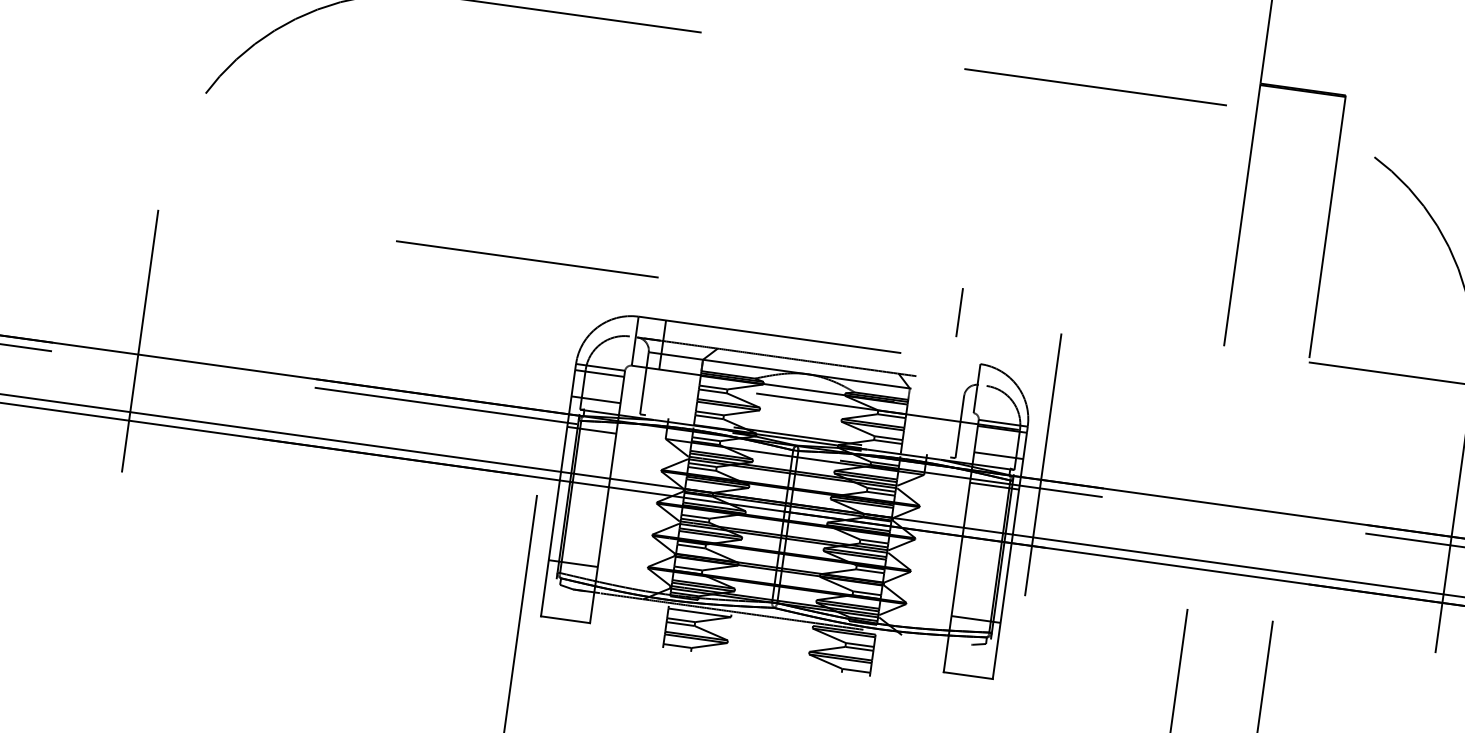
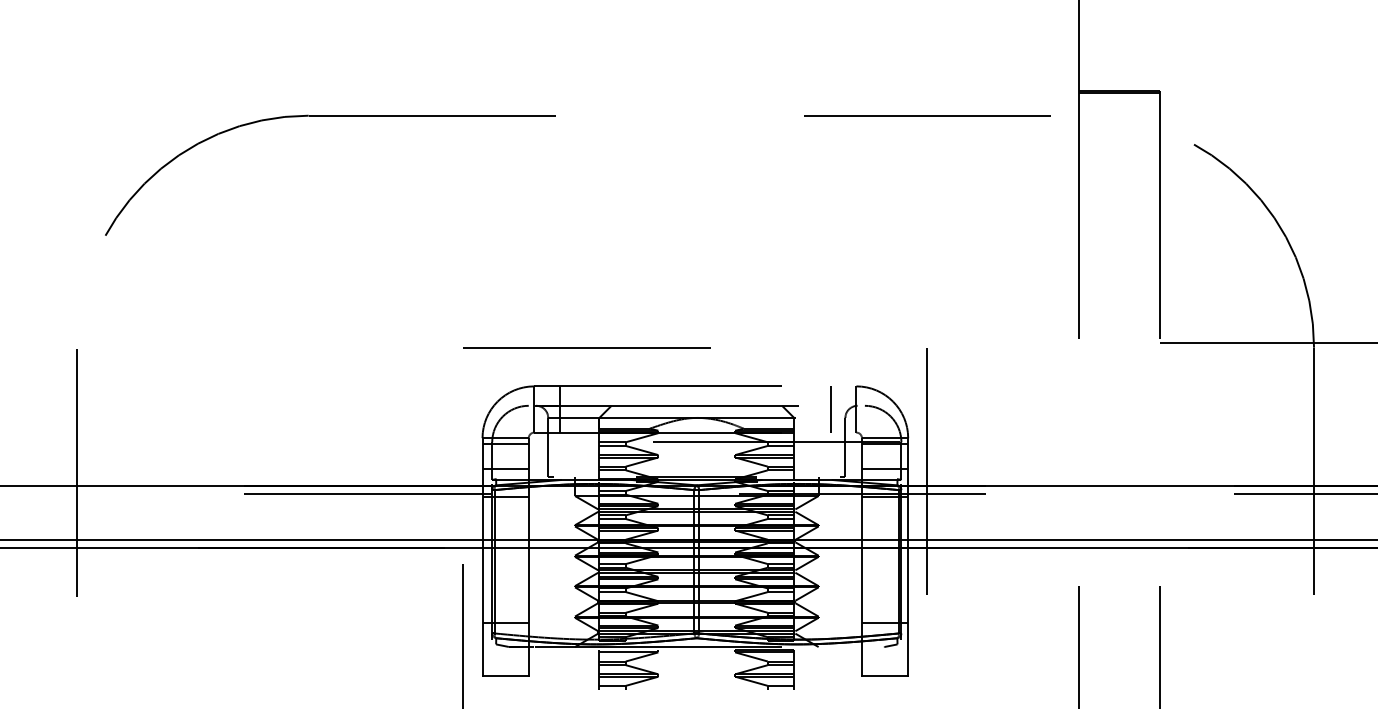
line: (526, 259) -> (586, 347), moved
line: (959, 312) -> (830, 409), moved

